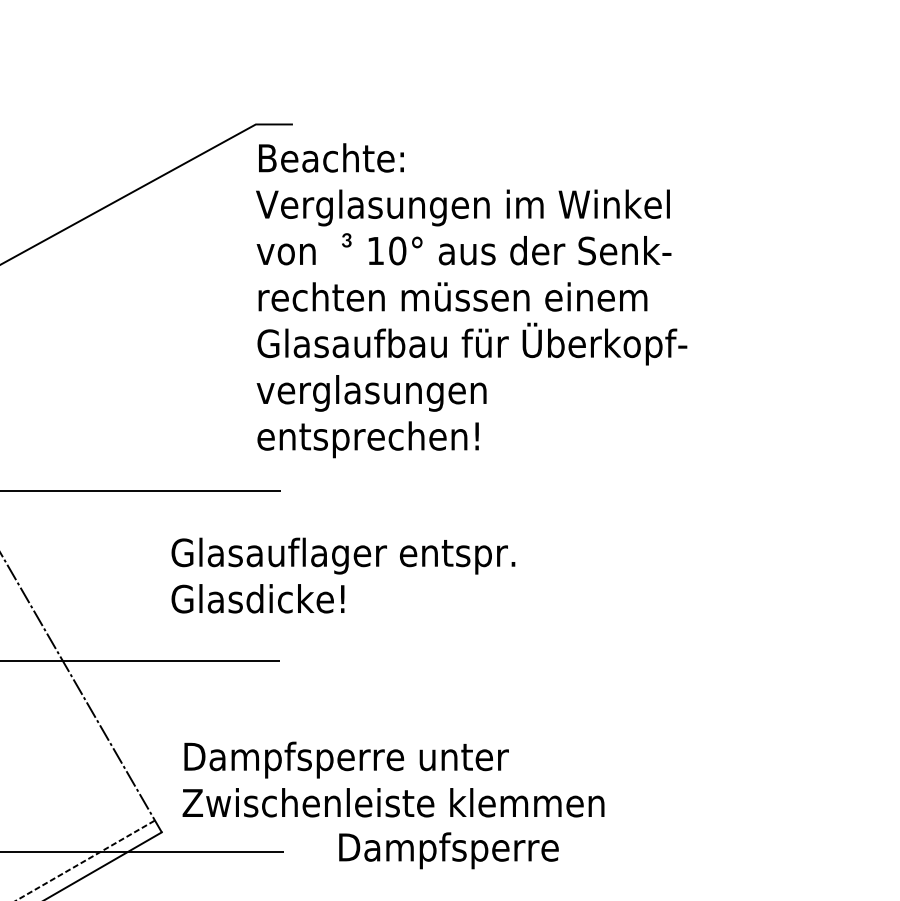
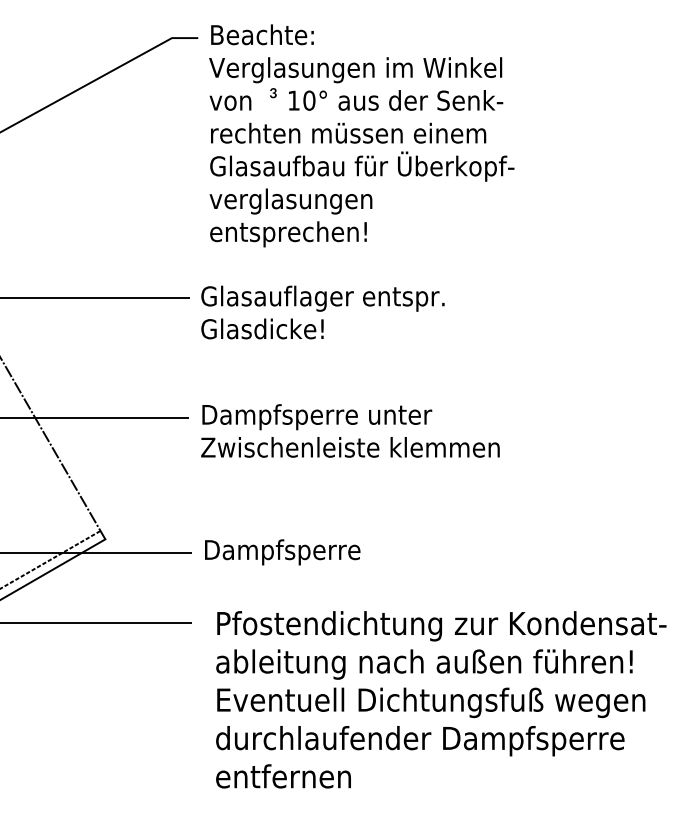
text: (471, 300) -> (361, 135), moved
text: (342, 575) -> (322, 312), moved
text: (393, 778) -> (350, 430), moved
text: (448, 850) -> (282, 552), moved

